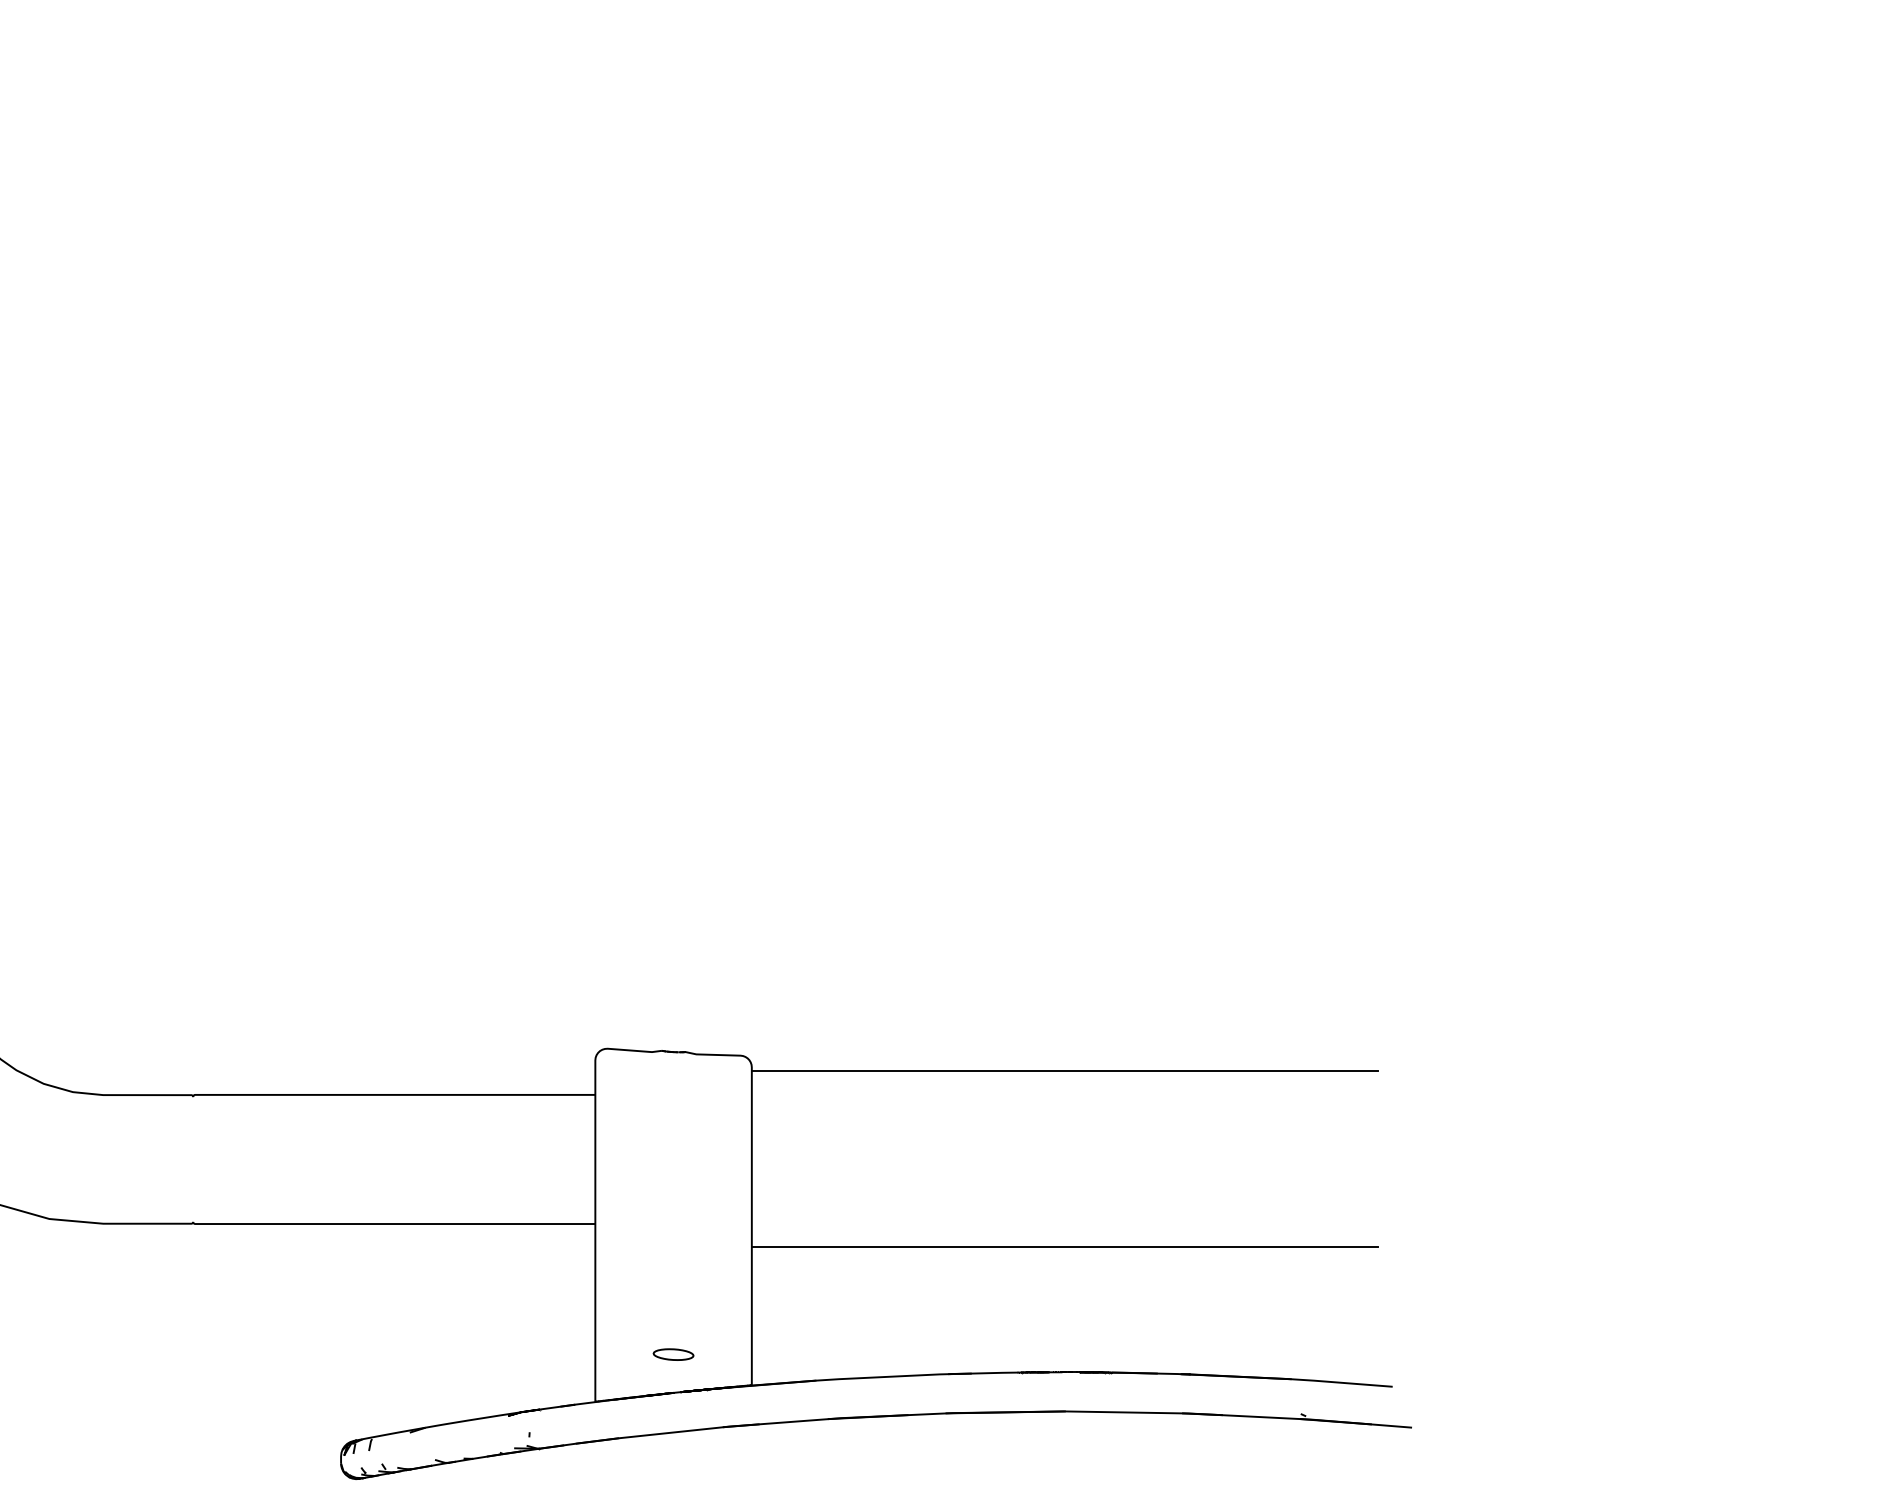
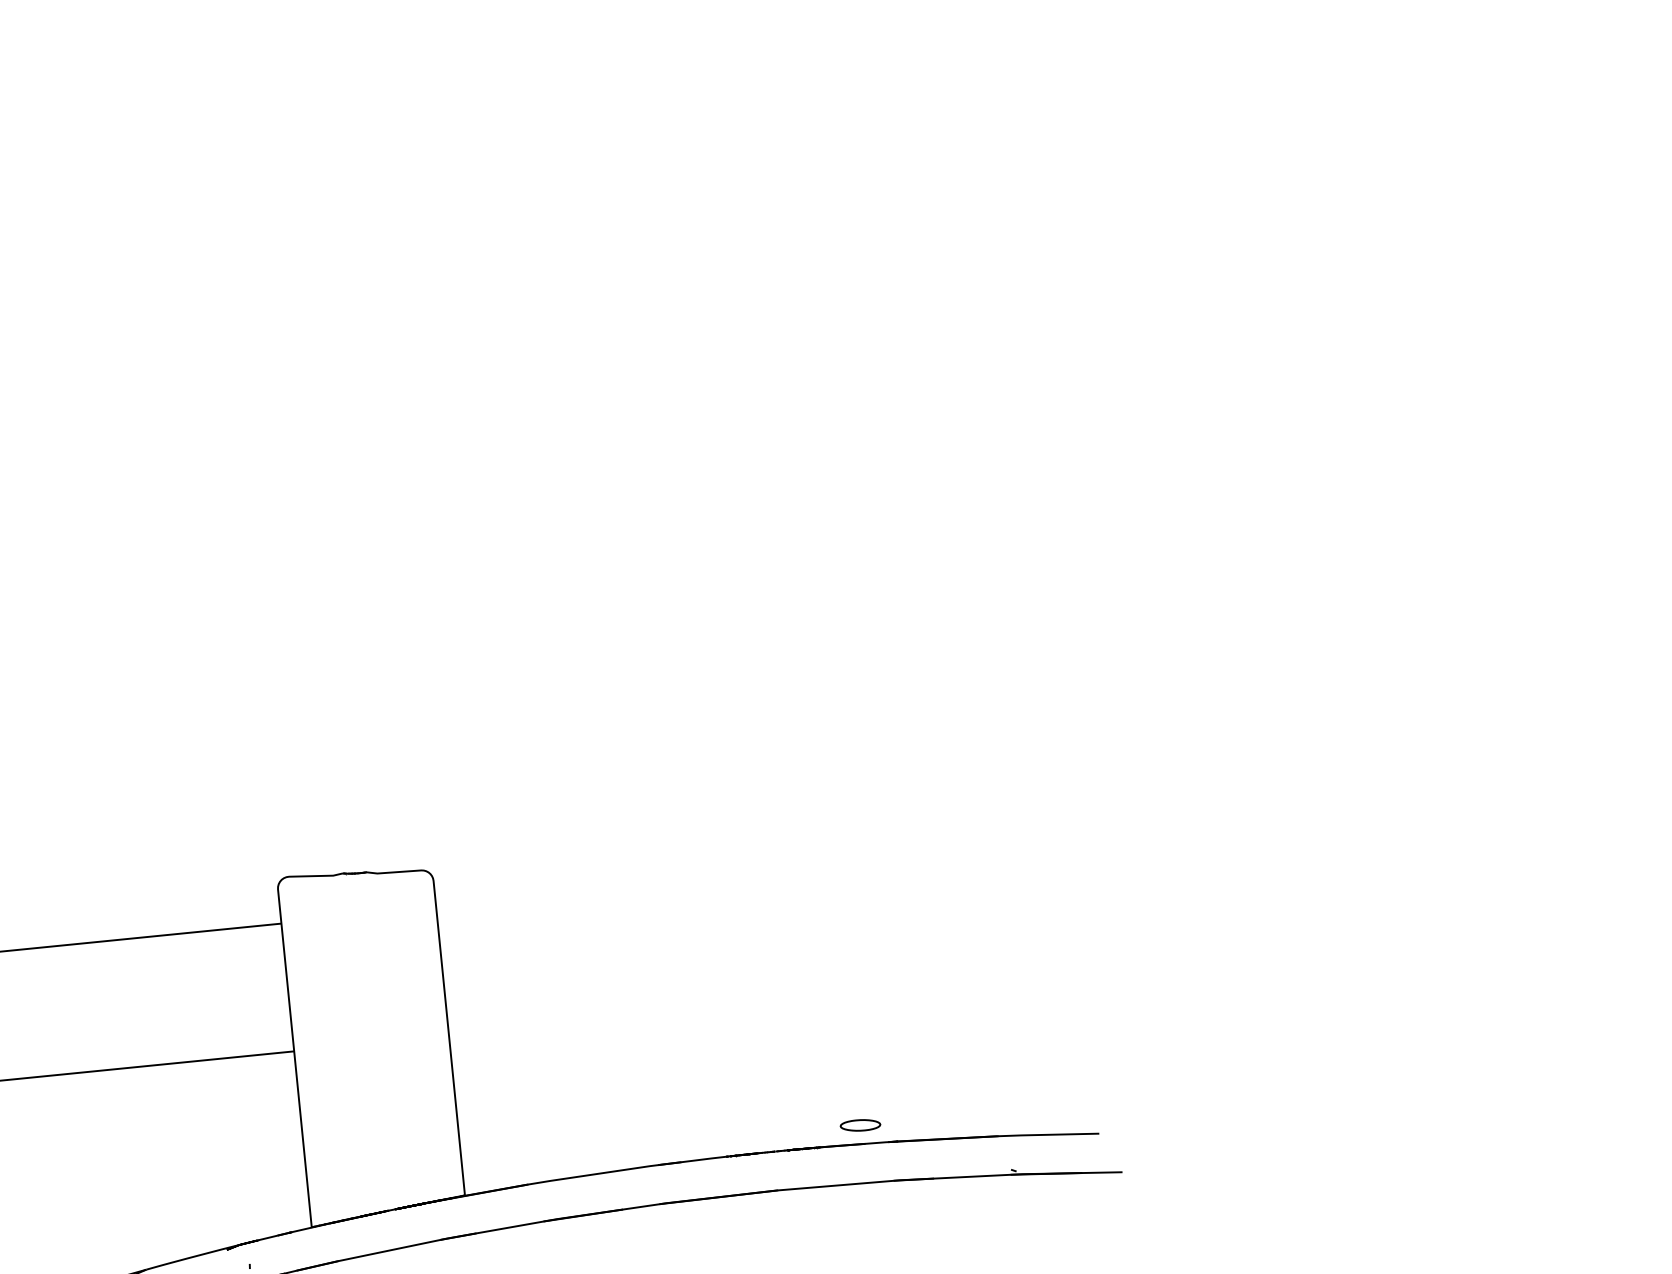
line: (1064, 1071) -> (743, 854), removed
line: (1064, 1247) -> (760, 1028), removed
part: (673, 1354) -> (860, 1125), moved

